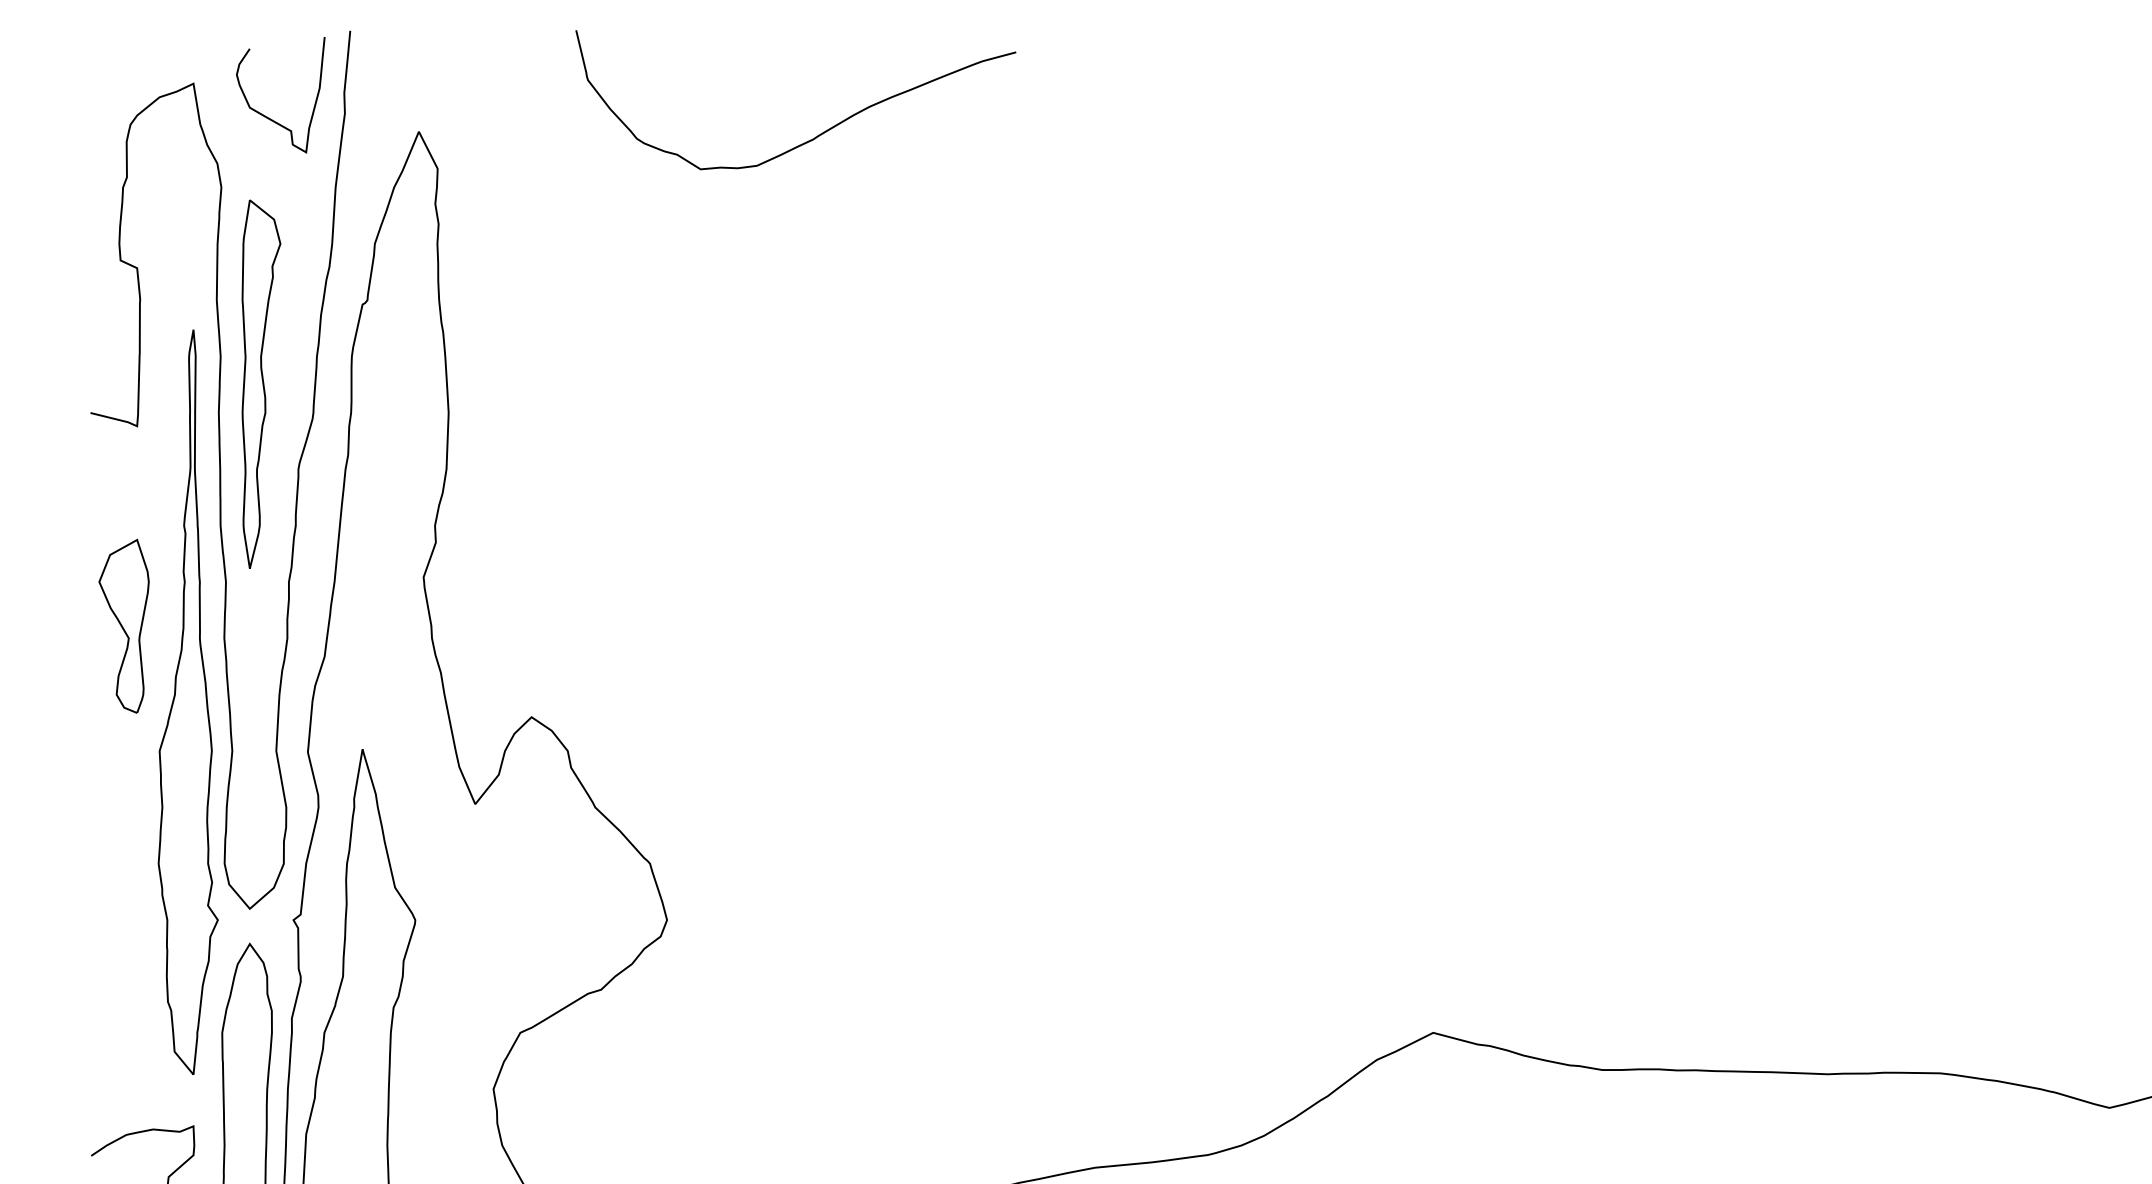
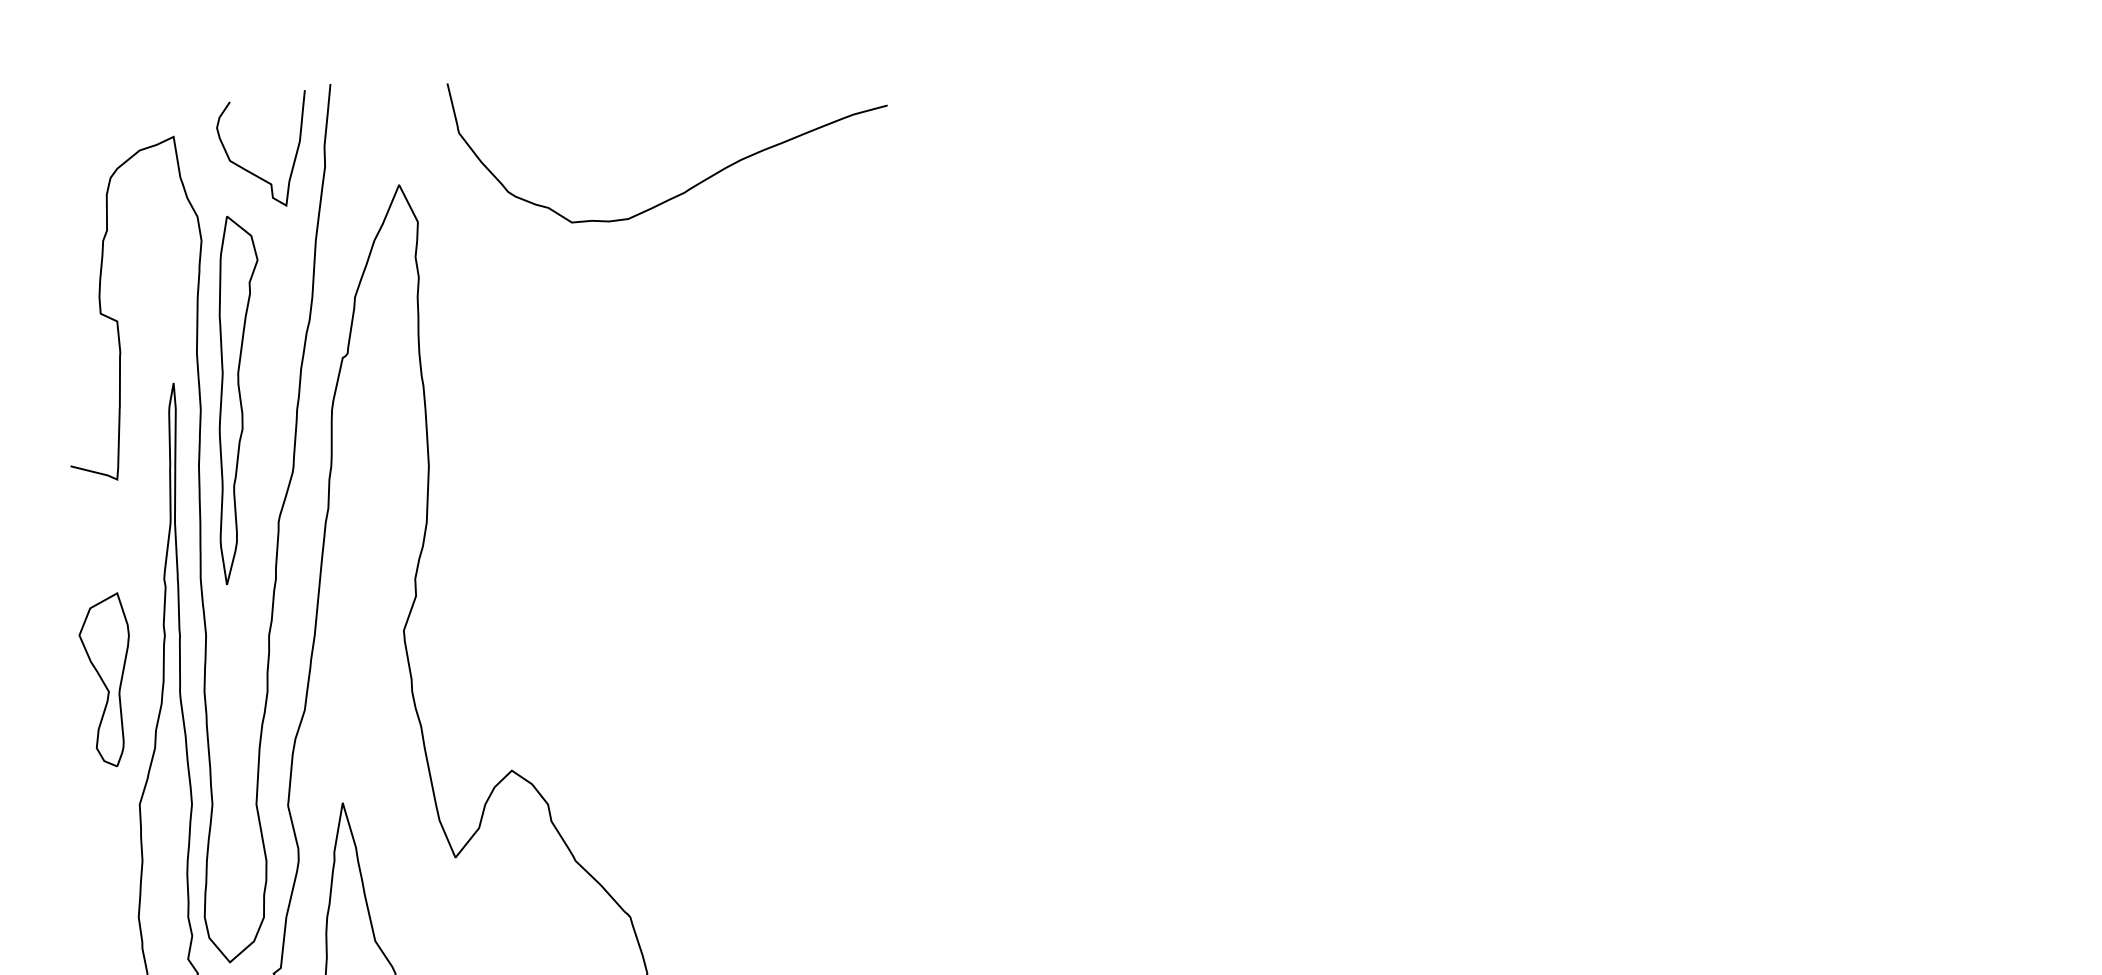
curve: (818, 134) -> (689, 187), moved
part: (261, 383) -> (238, 399), moved

